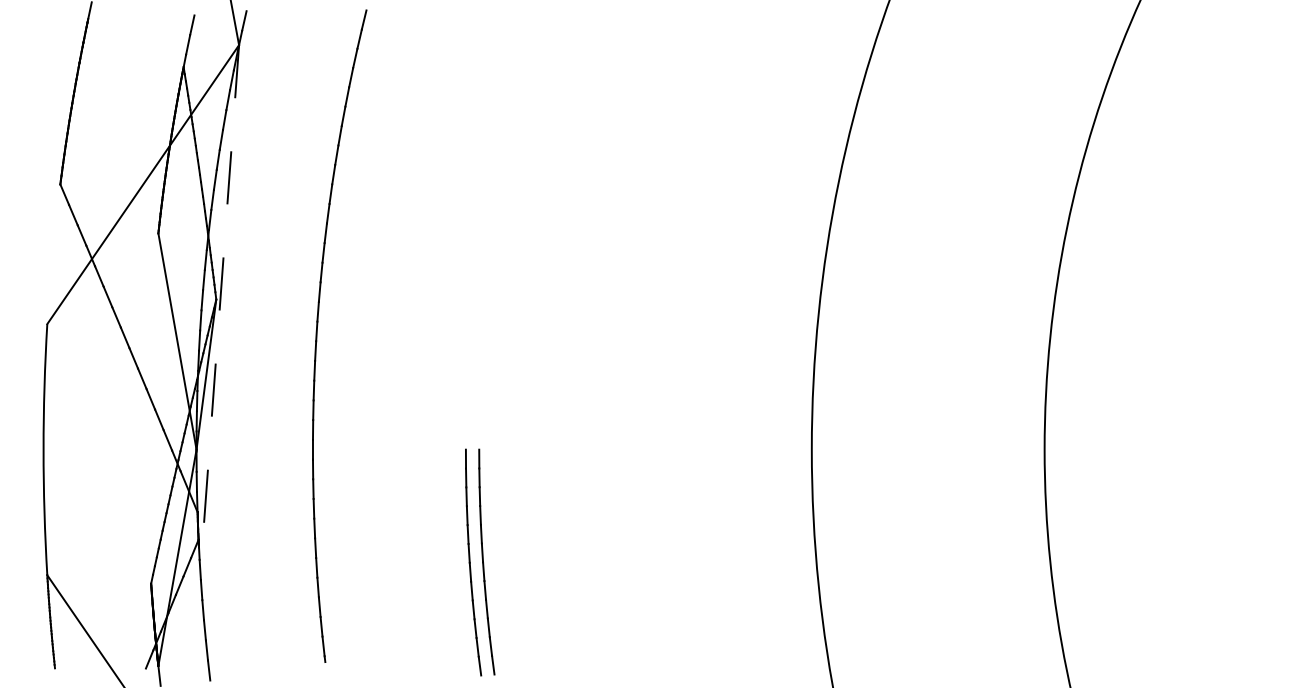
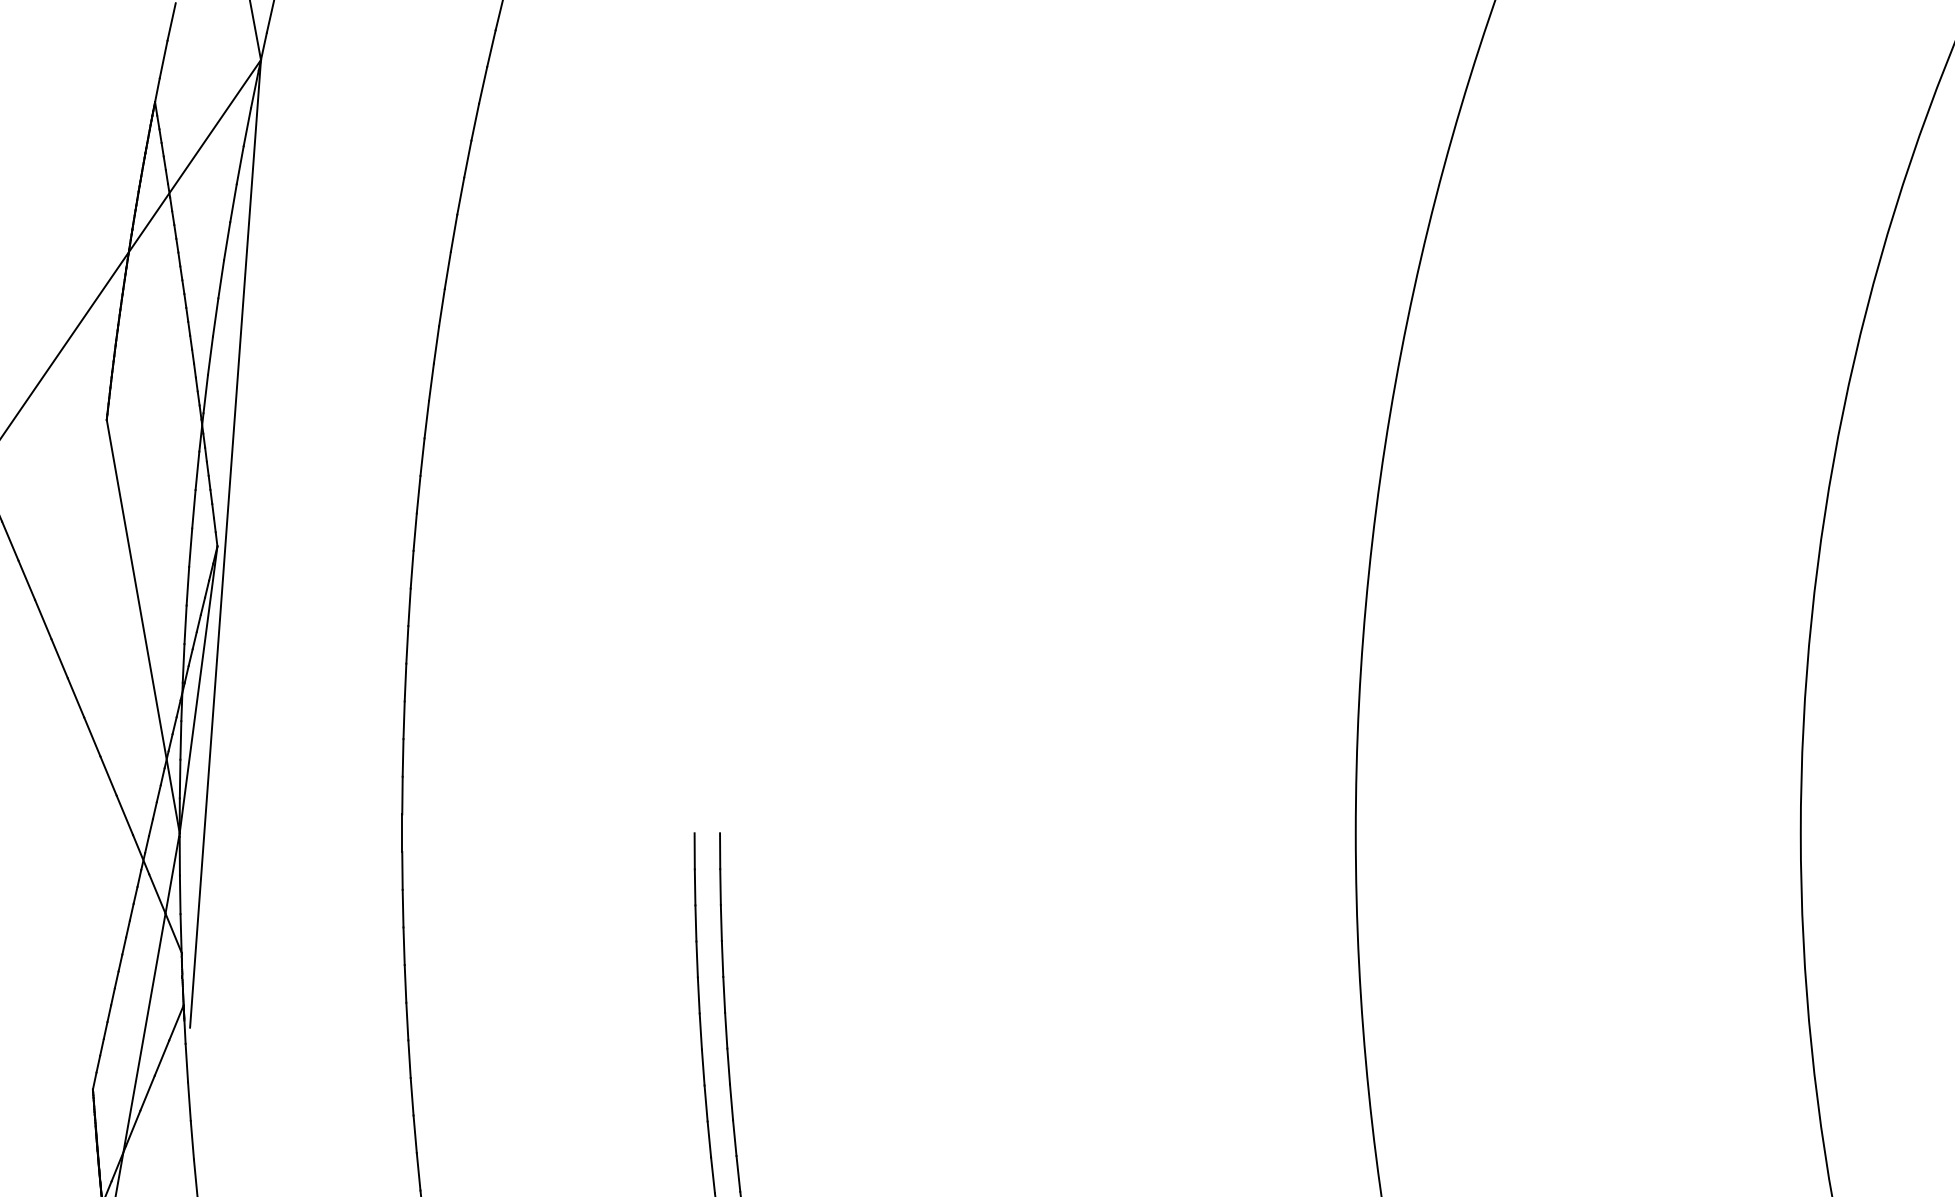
line: (220, 298) -> (225, 544), dashed -> solid

